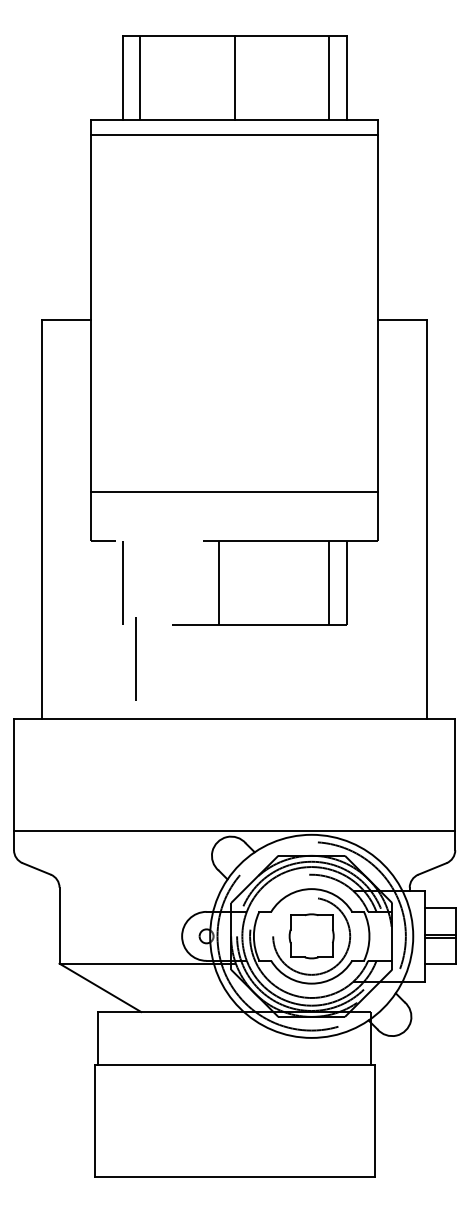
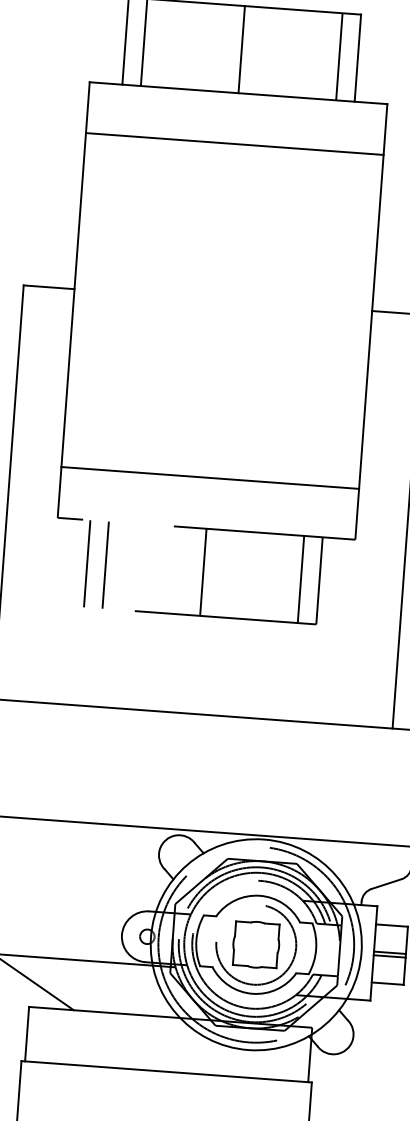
line: (234, 135) -> (234, 144), moved
line: (218, 582) -> (203, 572), moved
line: (135, 658) -> (104, 564), moved

